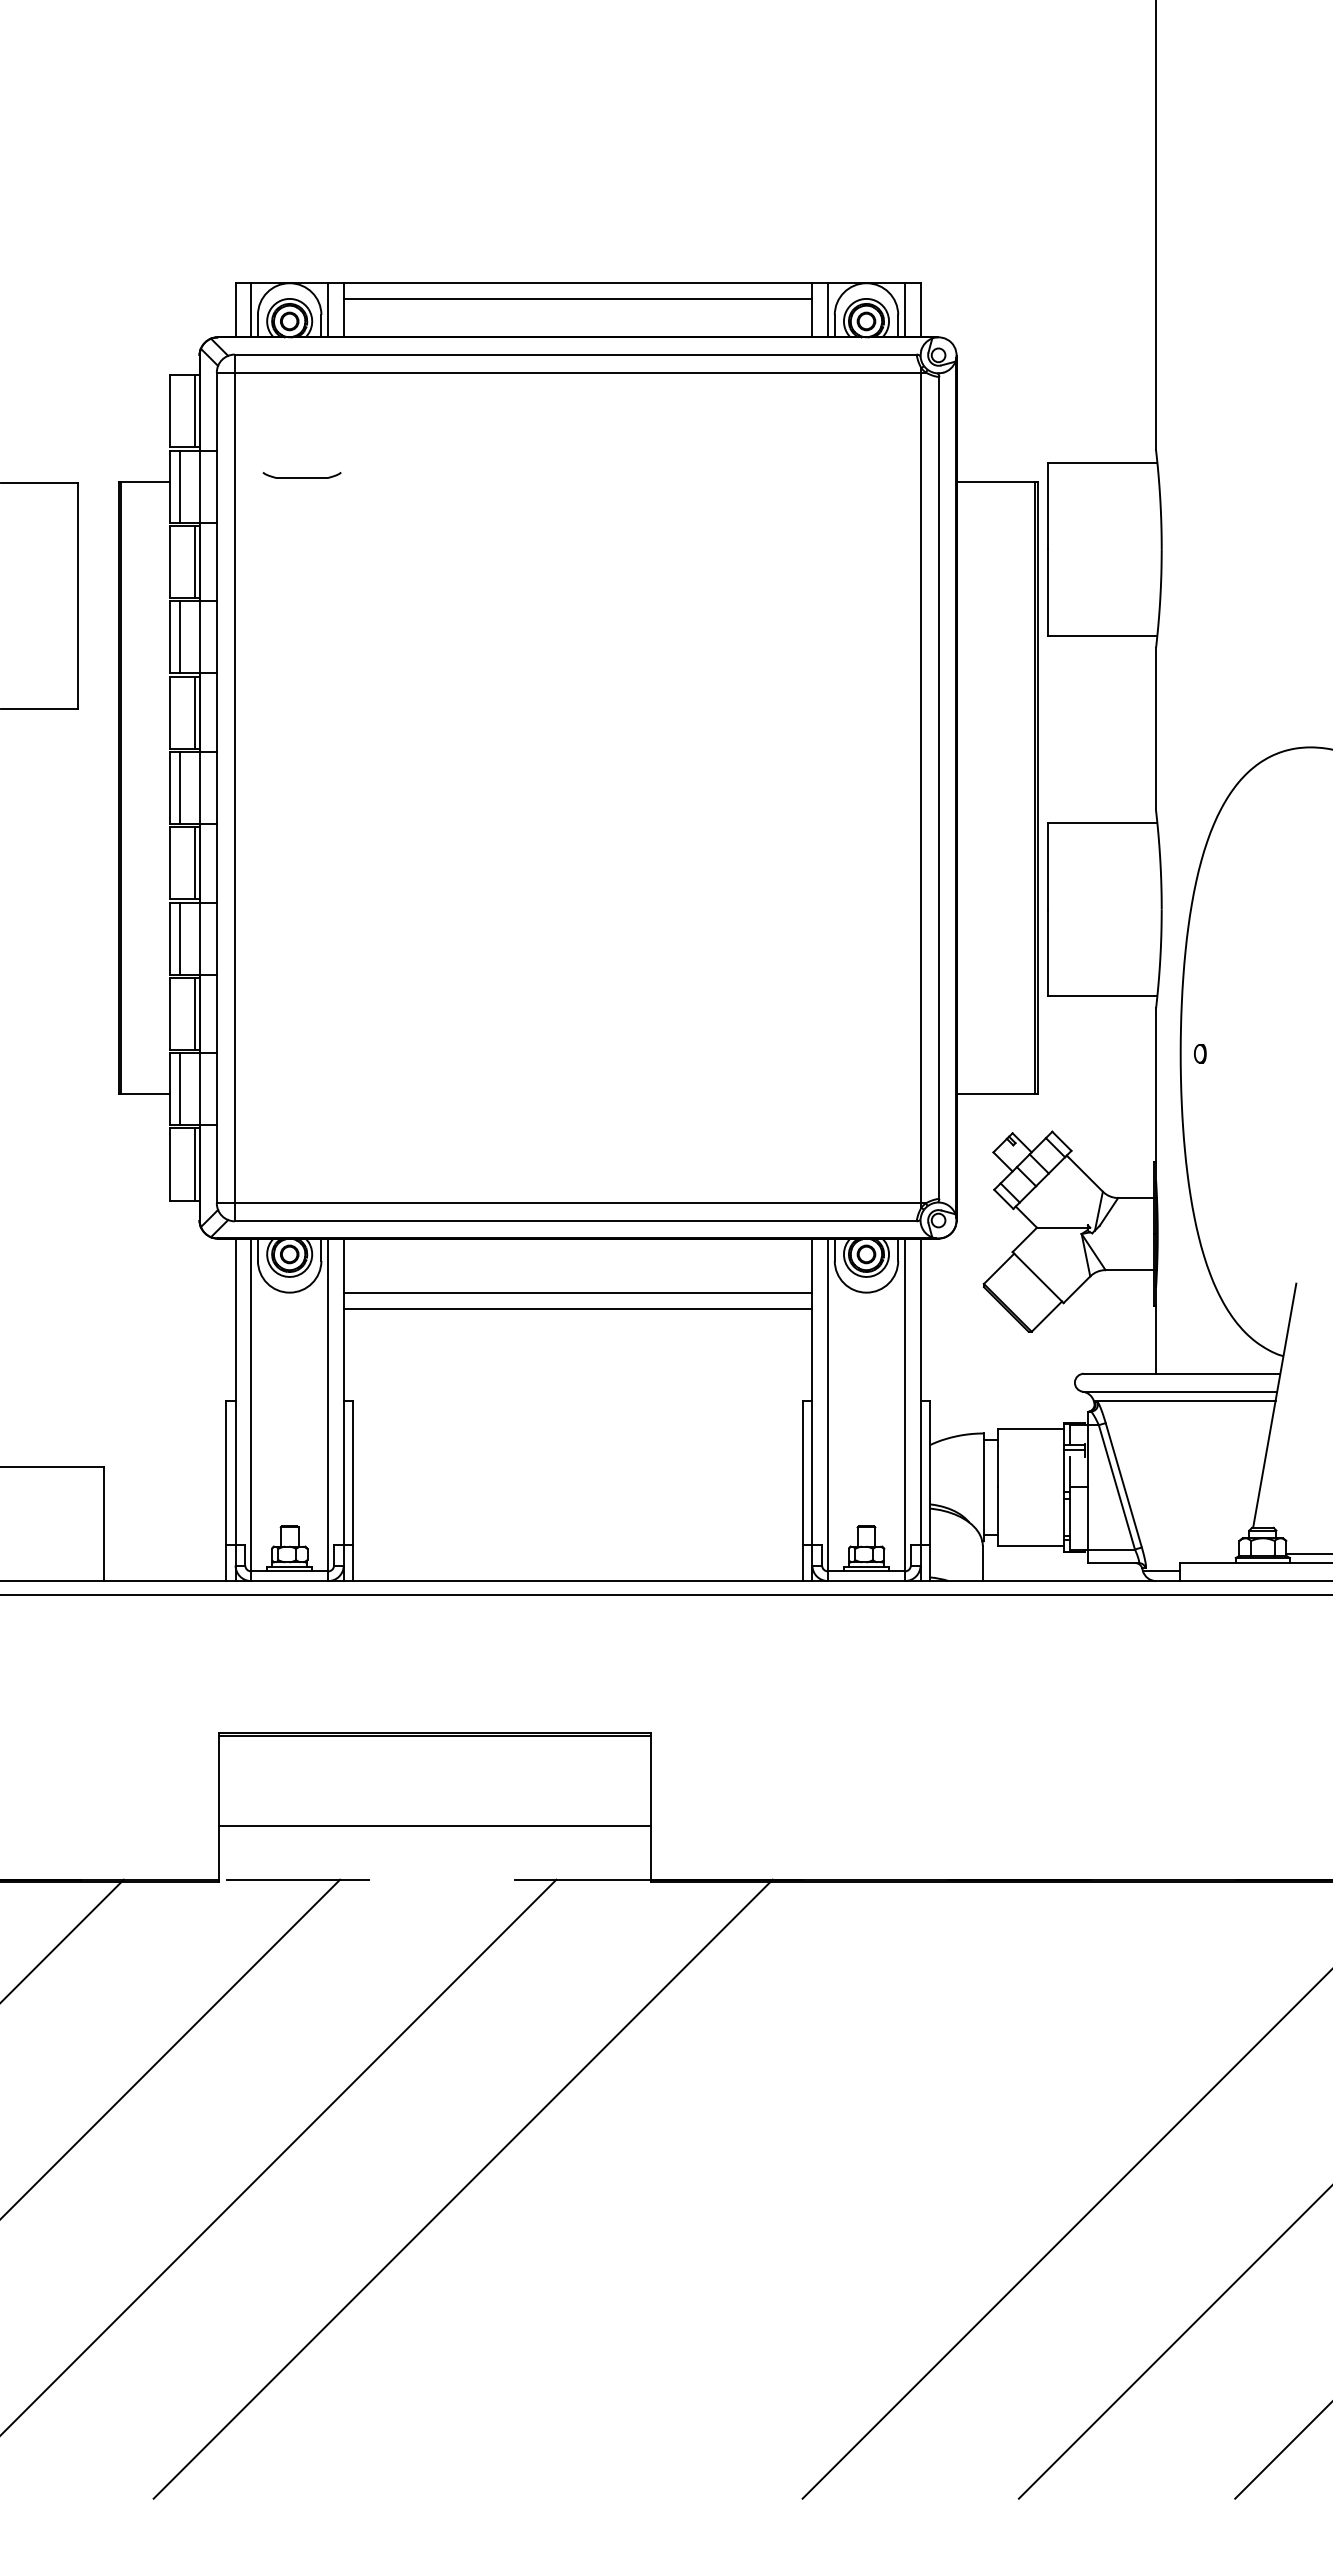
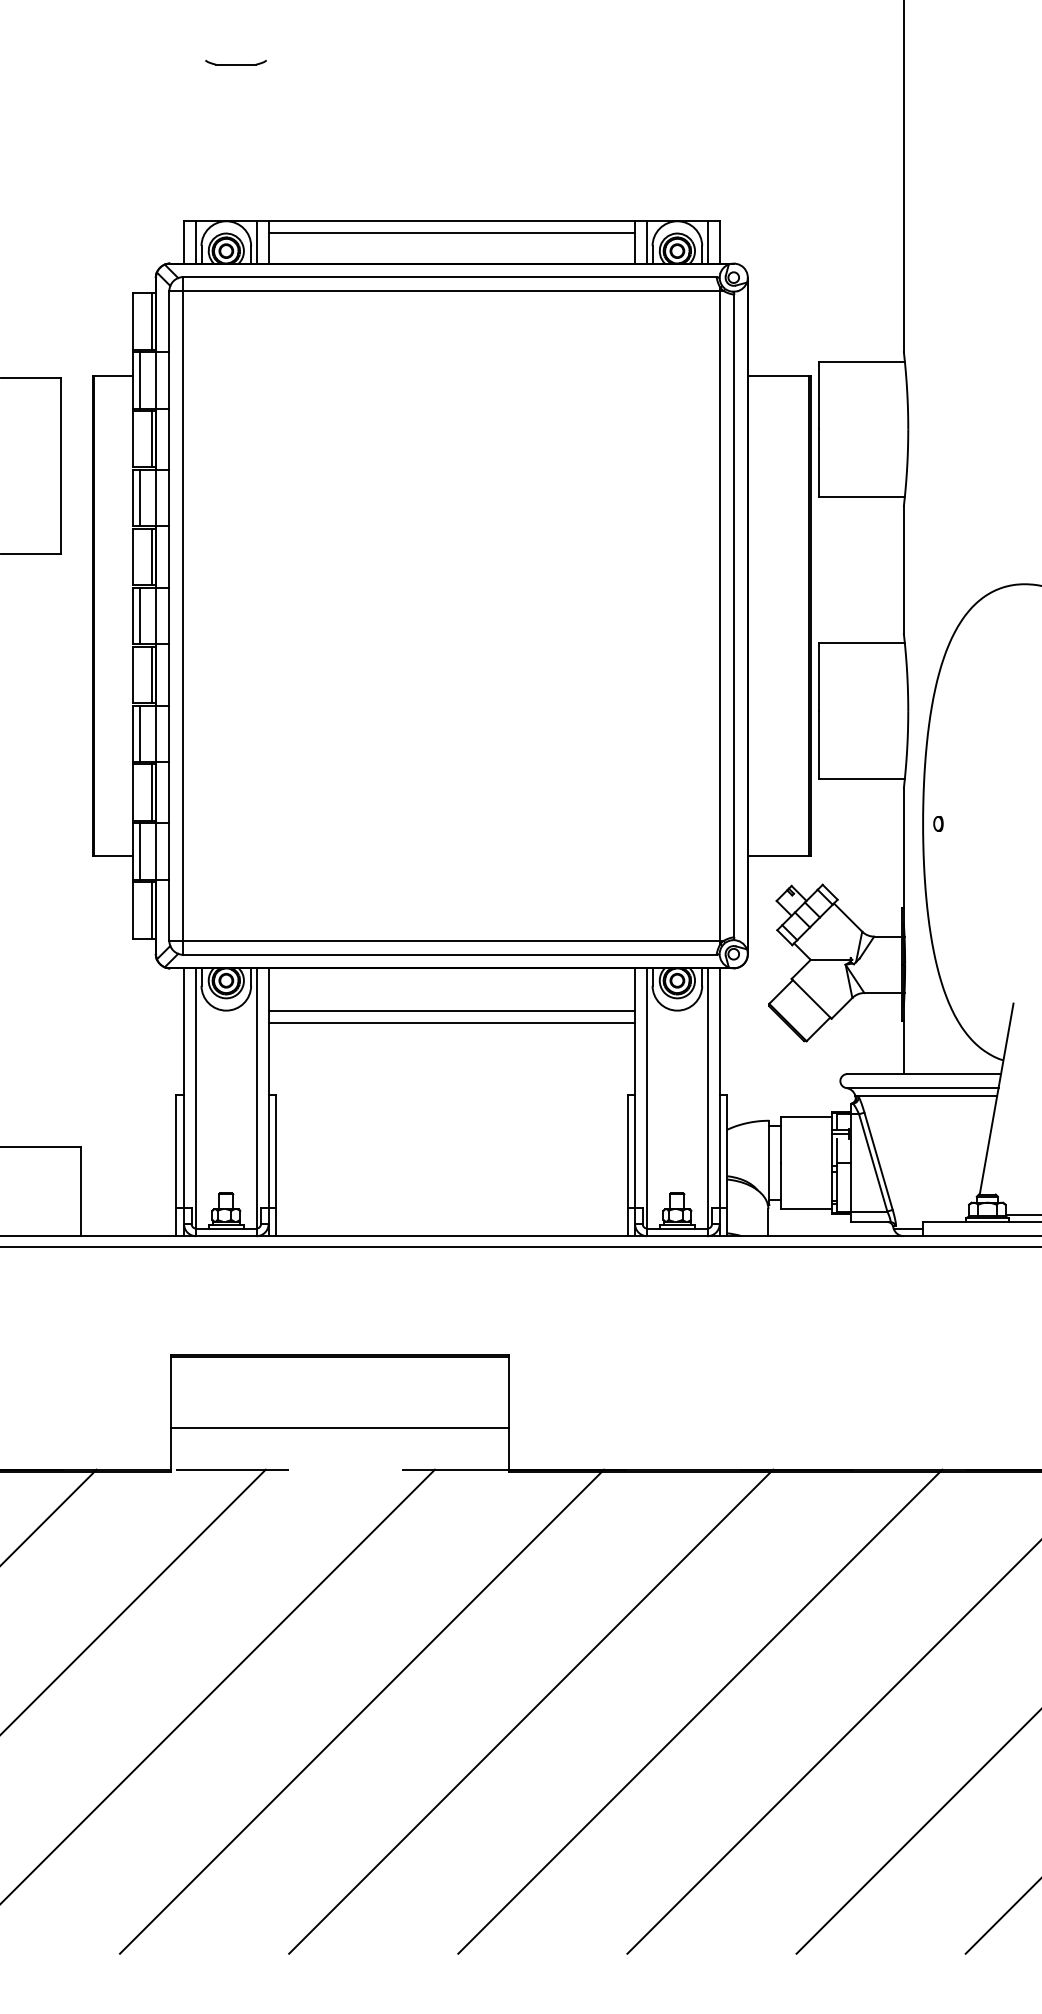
part: (301, 475) -> (235, 62), moved
line: (679, 2188) -> (531, 1711), added
line: (895, 2188) -> (700, 1711), added

